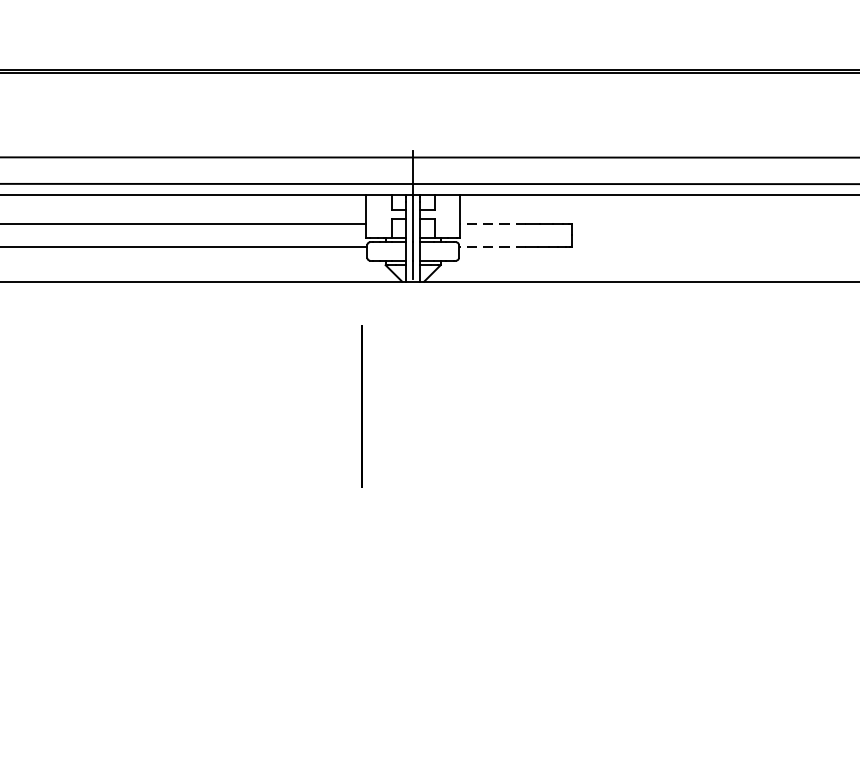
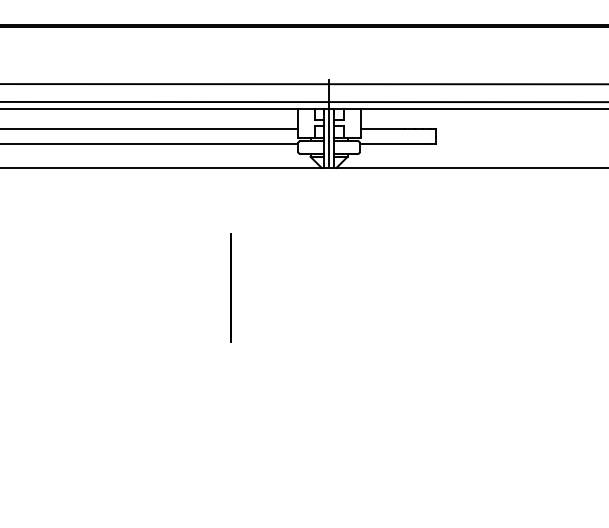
line: (492, 224) -> (382, 129), dashed -> solid
line: (492, 246) -> (382, 144), dashed -> solid
line: (361, 405) -> (230, 287), moved

